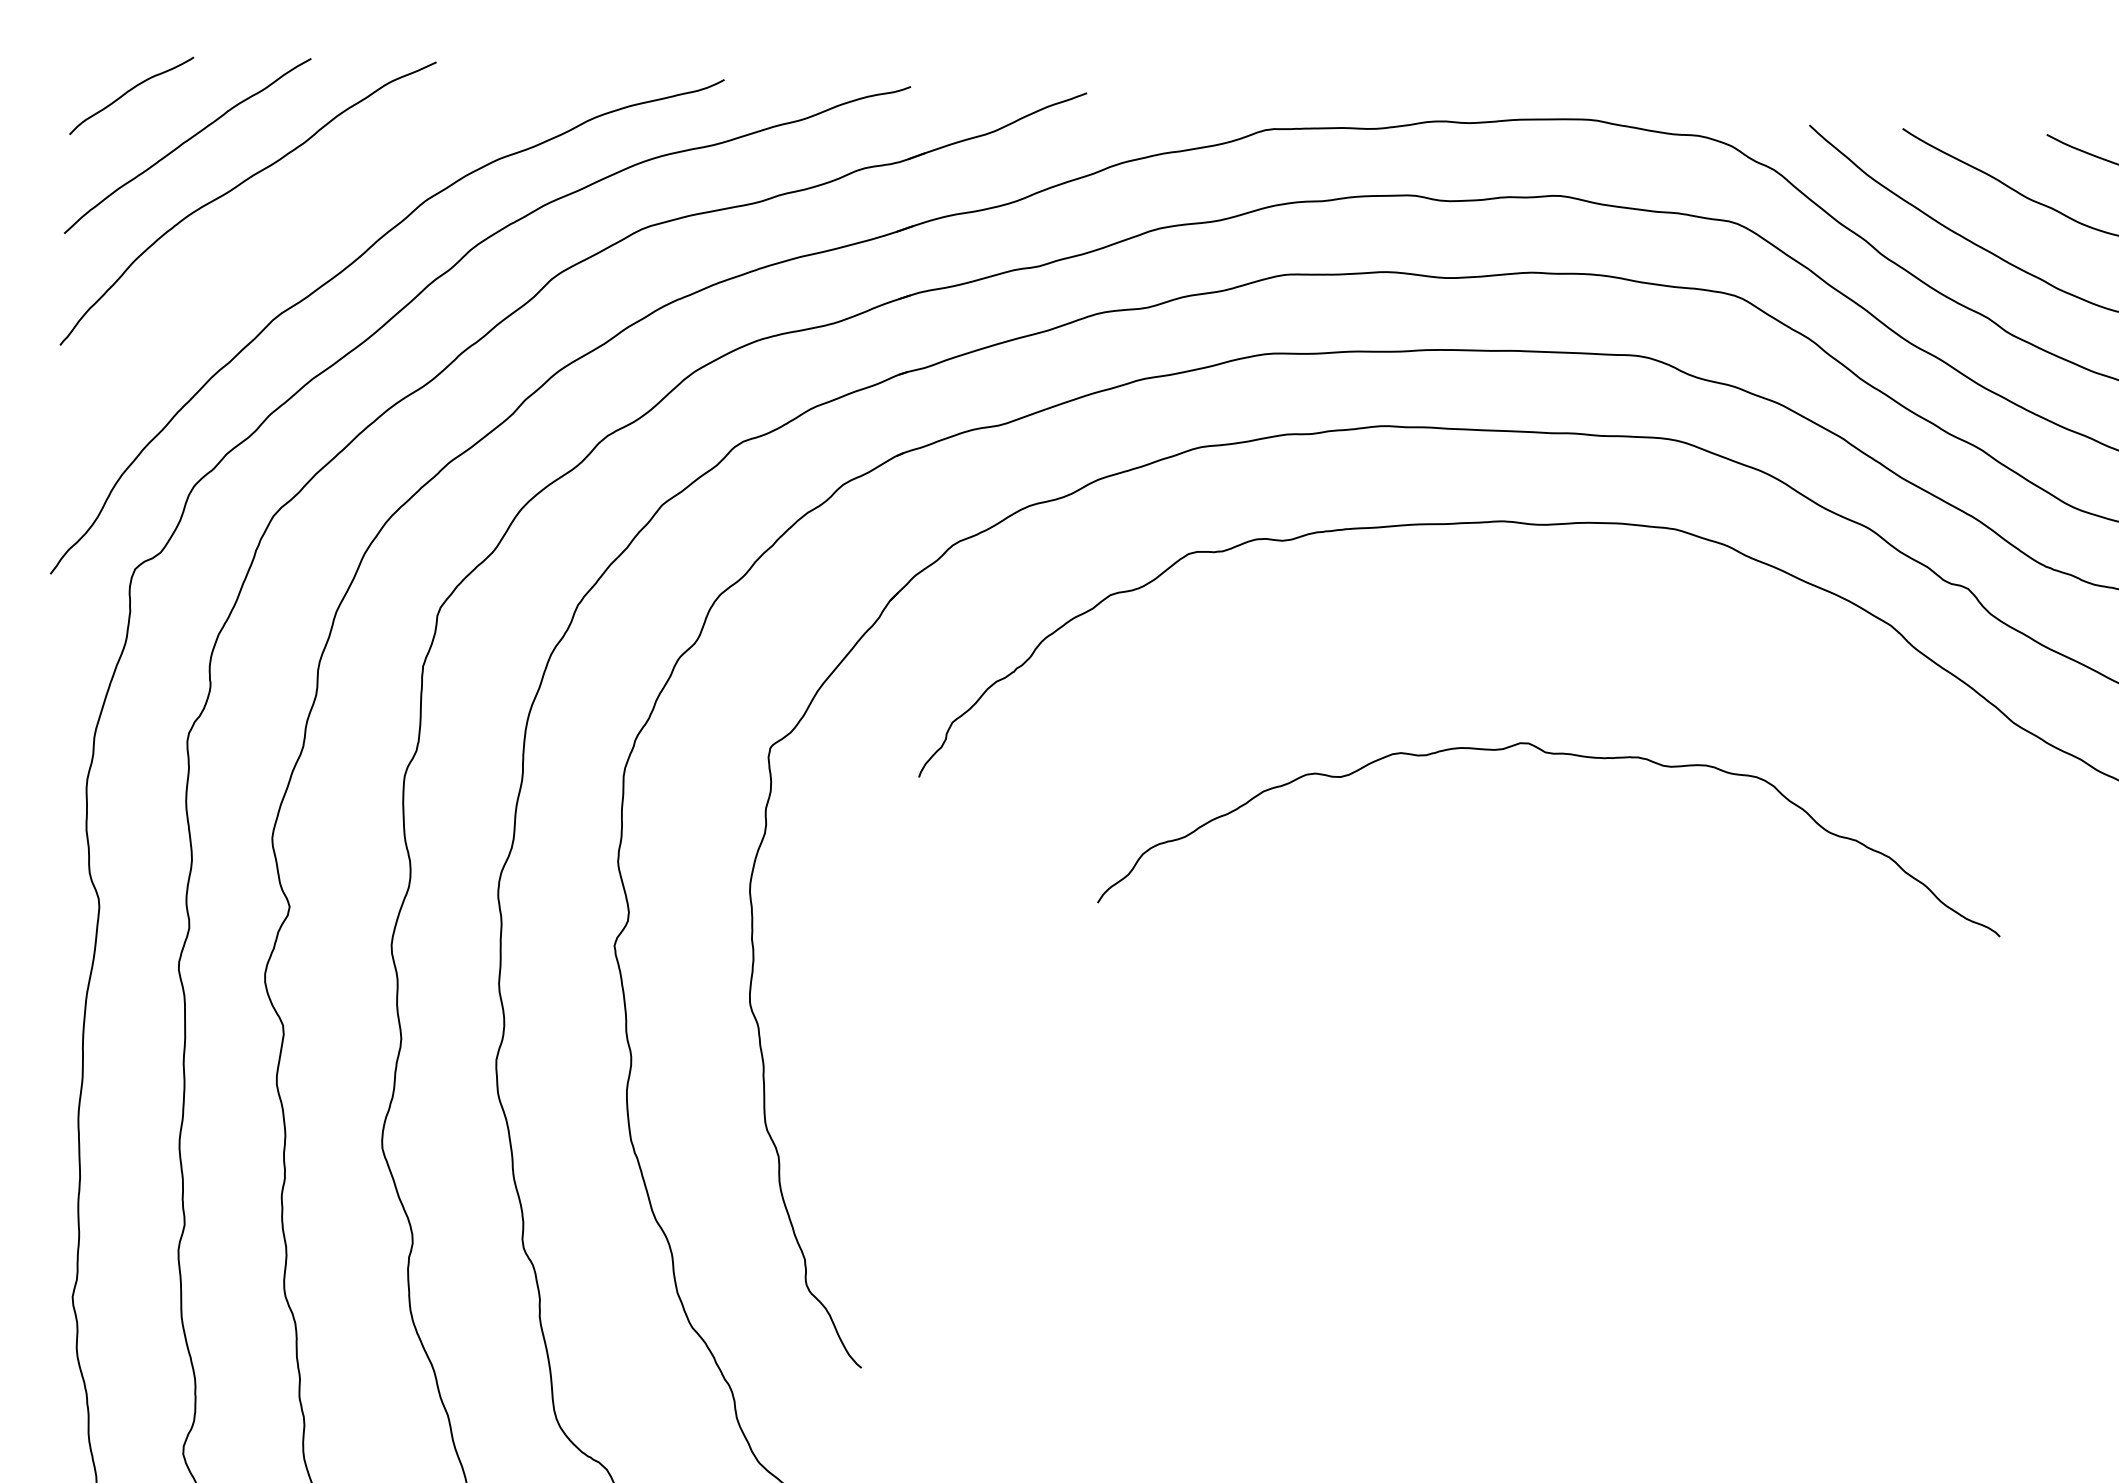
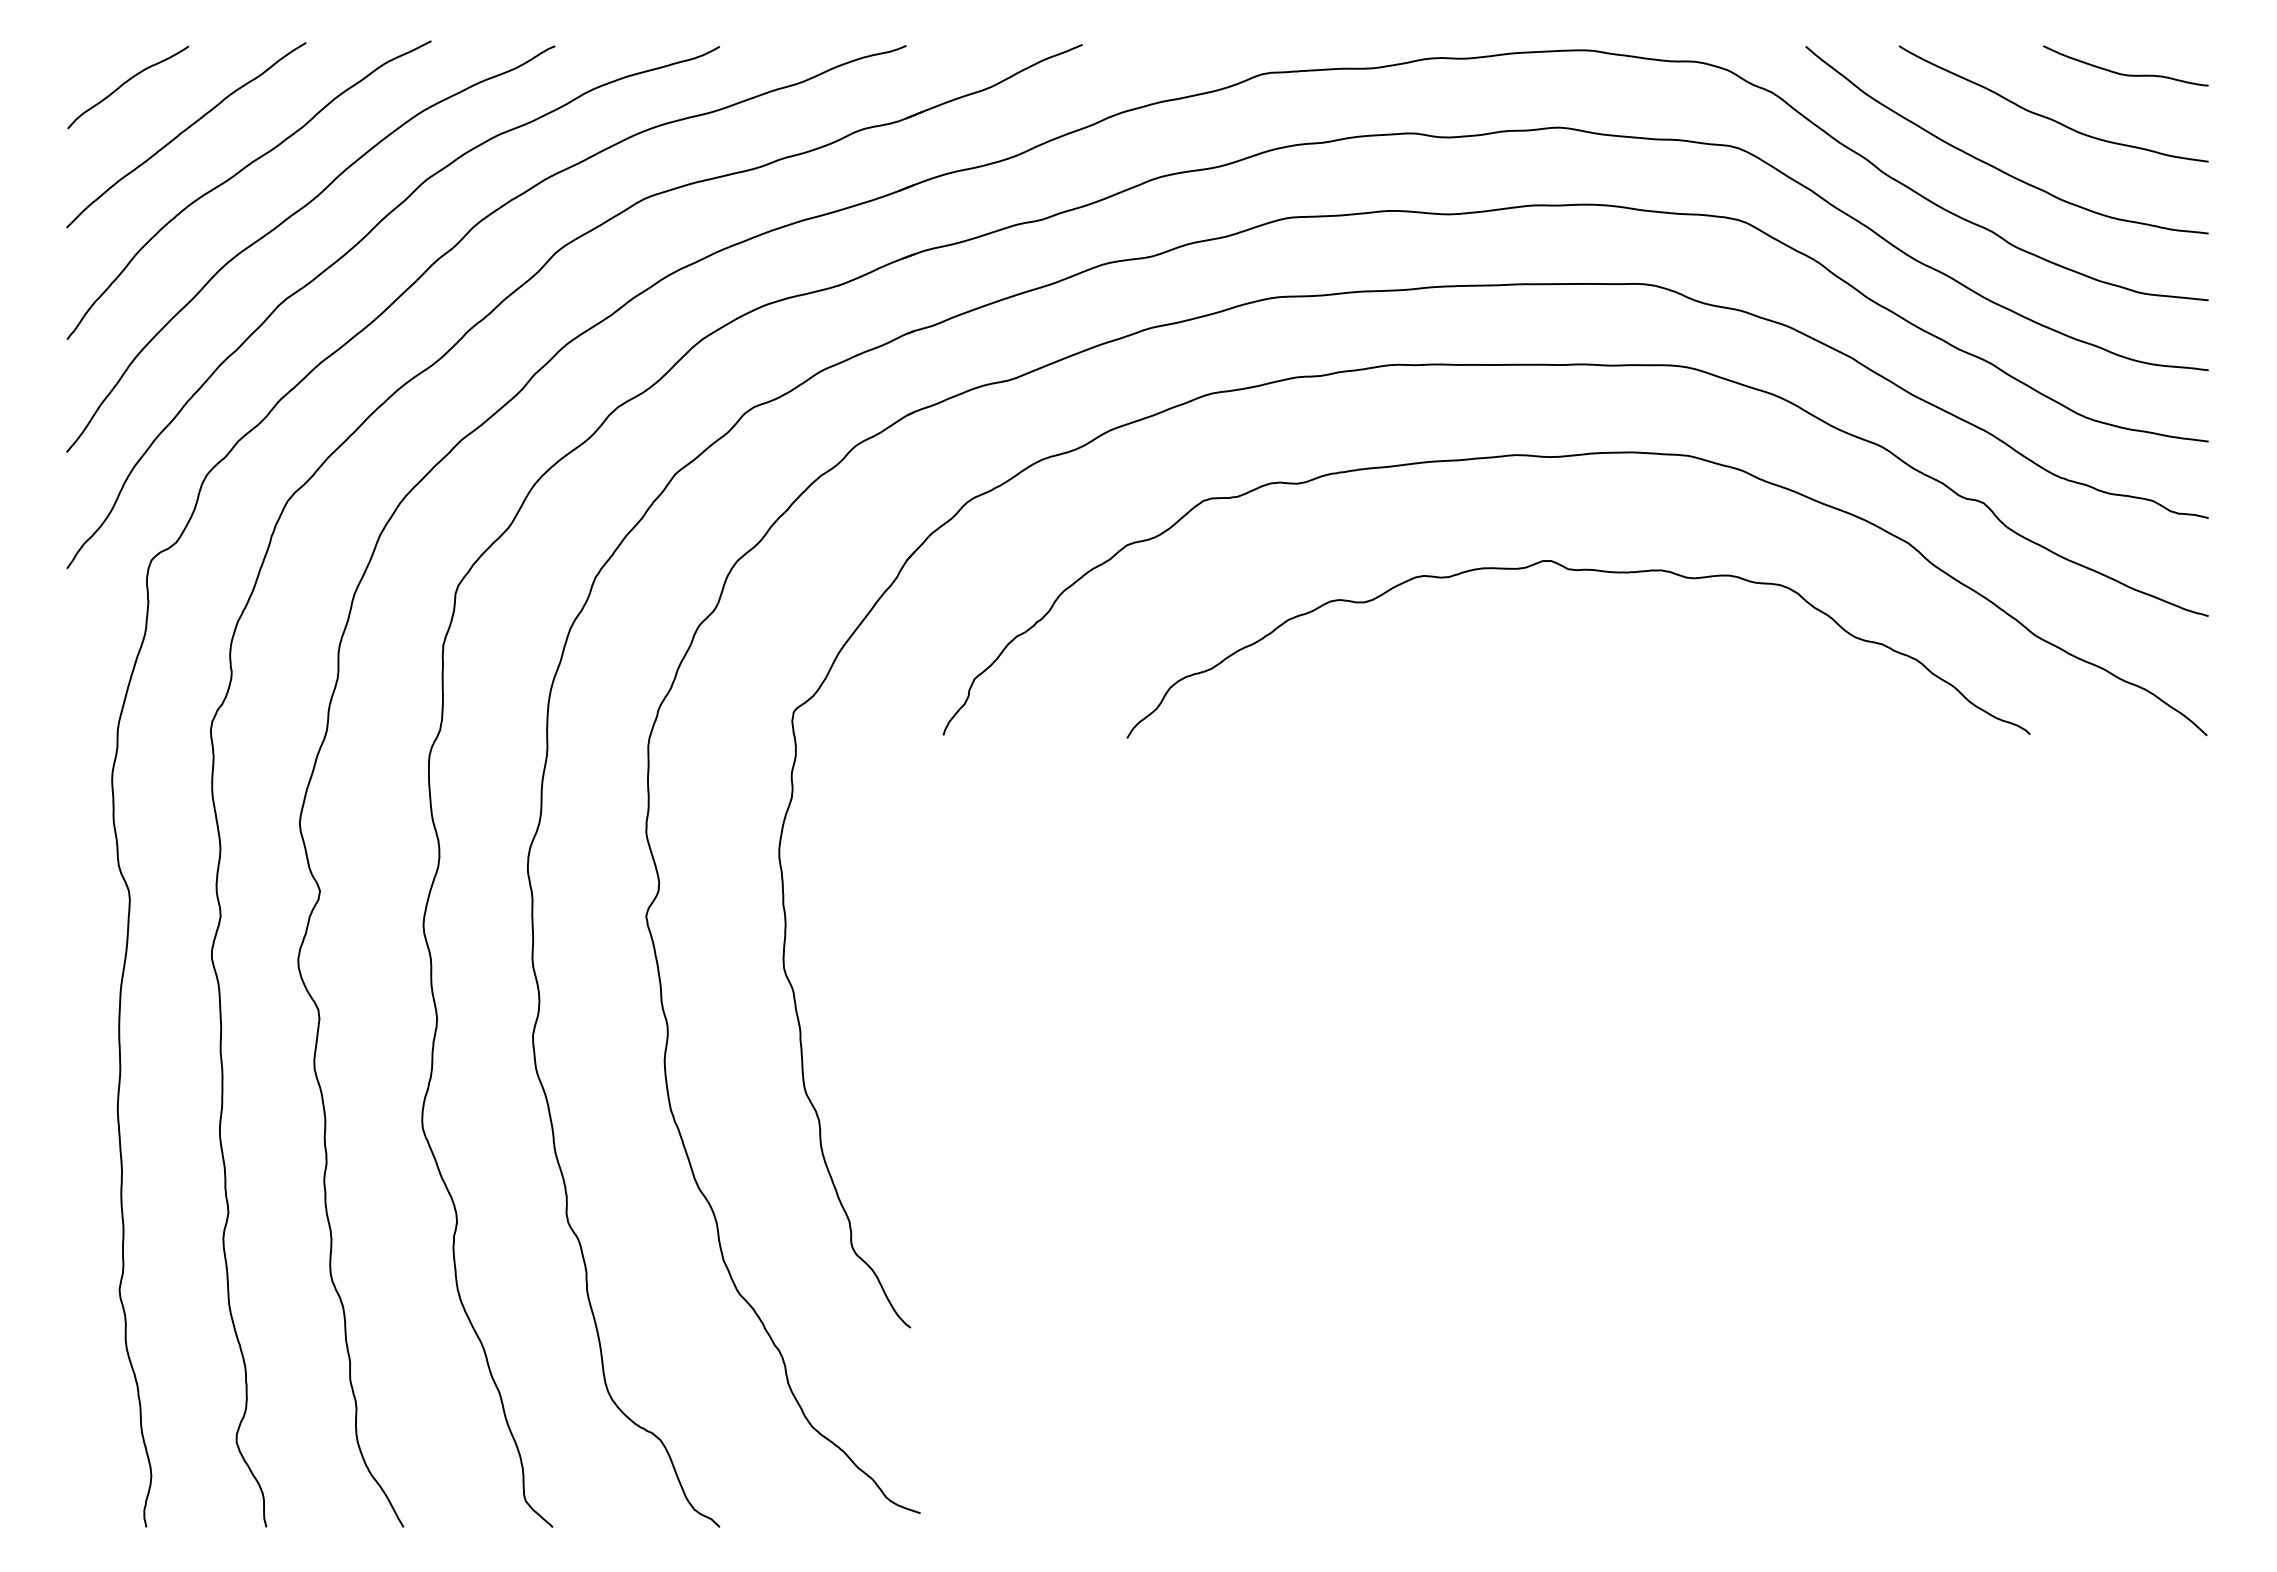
curve: (286, 234) -> (288, 219), added
curve: (1554, 755) -> (1577, 571), moved

